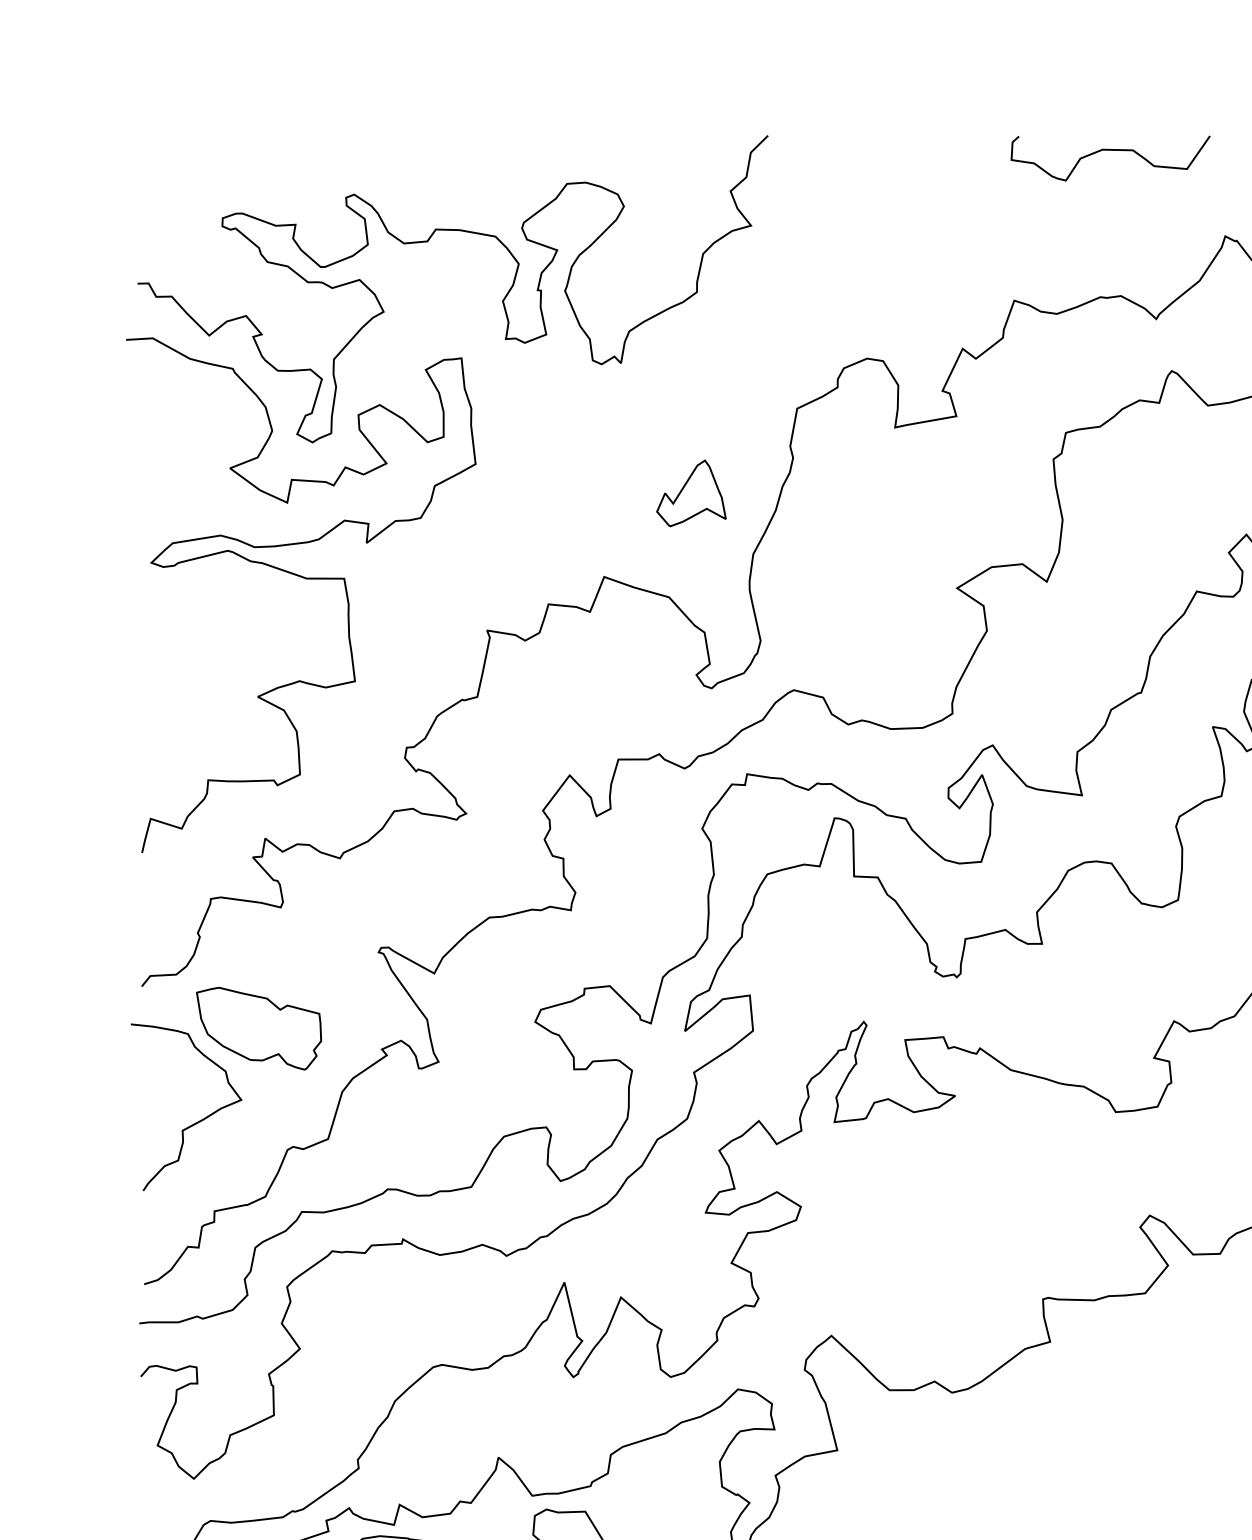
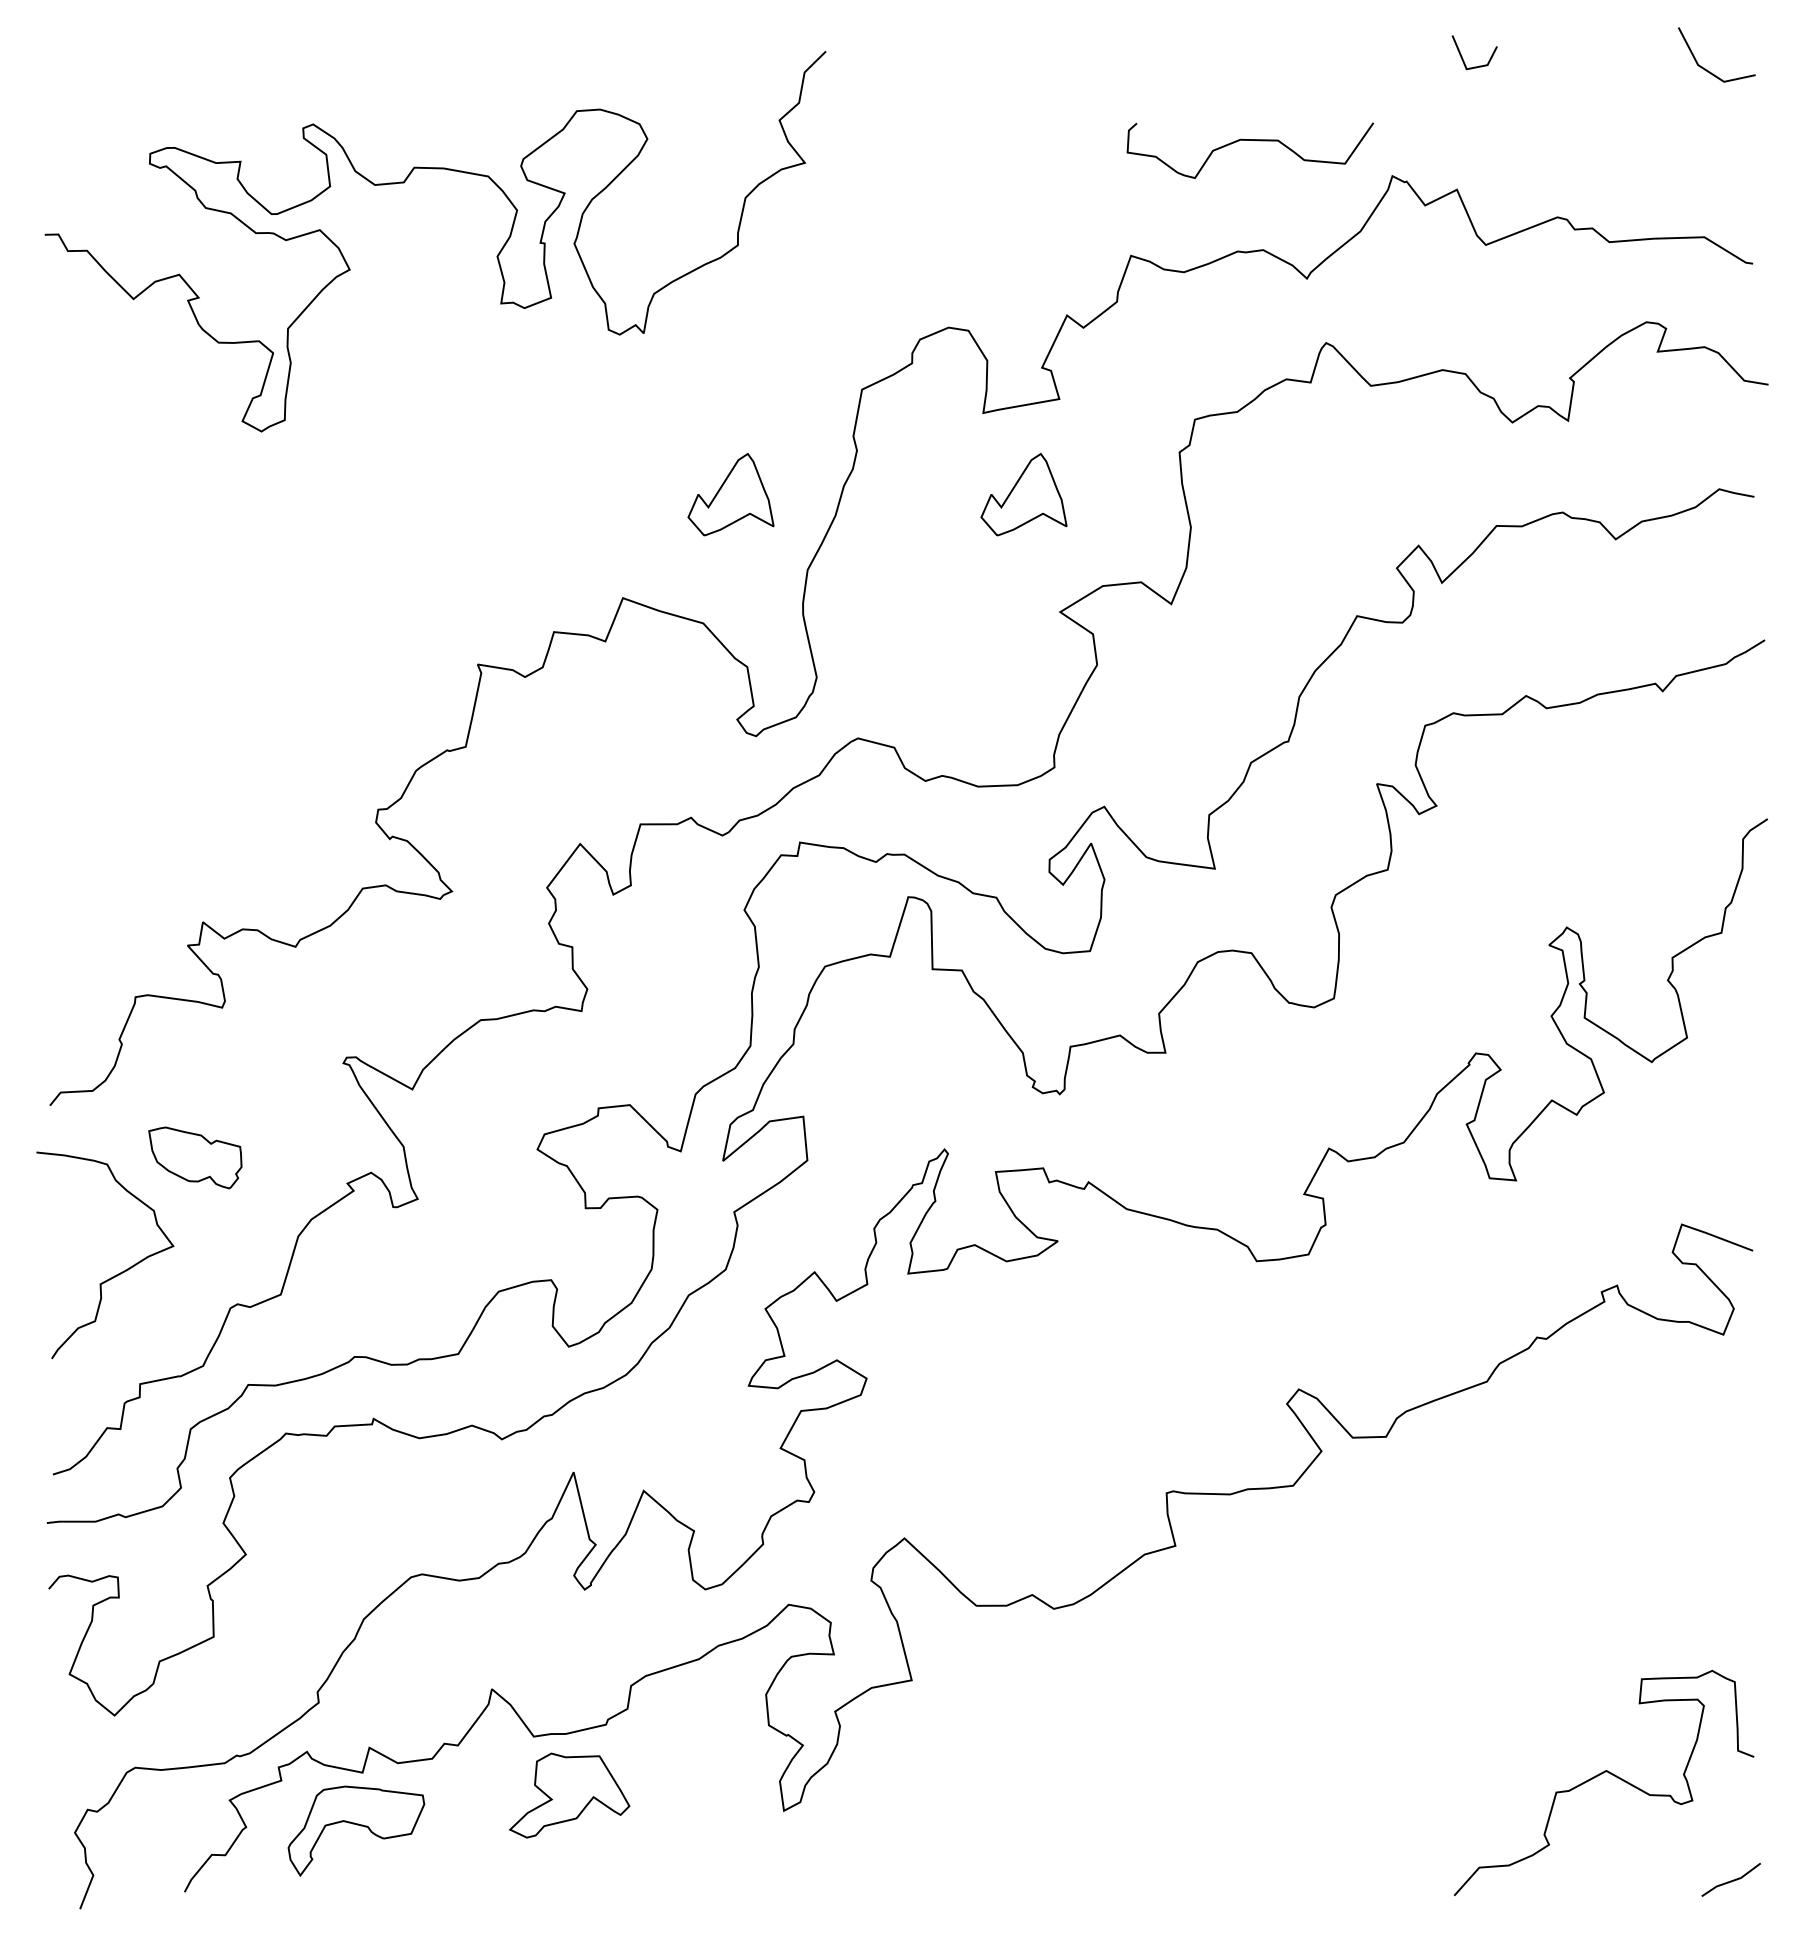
curve: (1110, 150) -> (1250, 140), moved
part: (927, 493) -> (1023, 494), added
curve: (306, 579) -> (254, 601), removed
part: (259, 1028) -> (195, 1157), size x0.6

